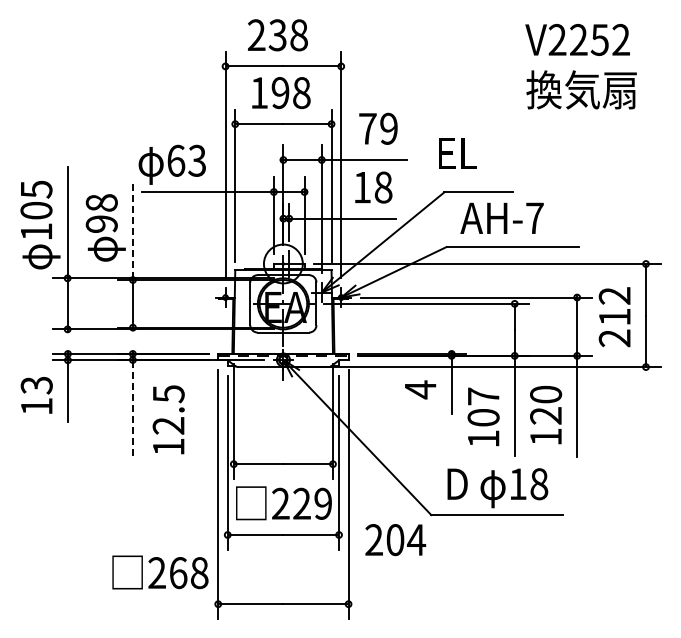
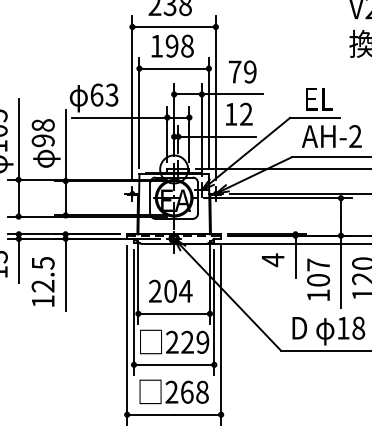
text: (457, 153) -> (319, 99), moved
text: (383, 187) -> (246, 114), 18 -> 12
text: (534, 217) -> (355, 135), AH-7 -> AH-2
line: (132, 230) -> (65, 145), dashed -> solid
line: (132, 410) -> (65, 275), dashed -> solid
text: (168, 419) -> (43, 281), moved
text: (395, 540) -> (170, 291), moved
text: (160, 572) -> (174, 391), moved

